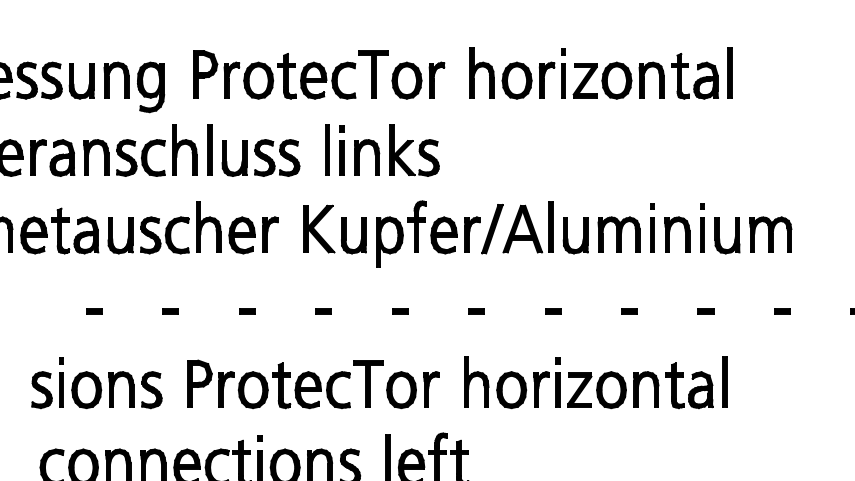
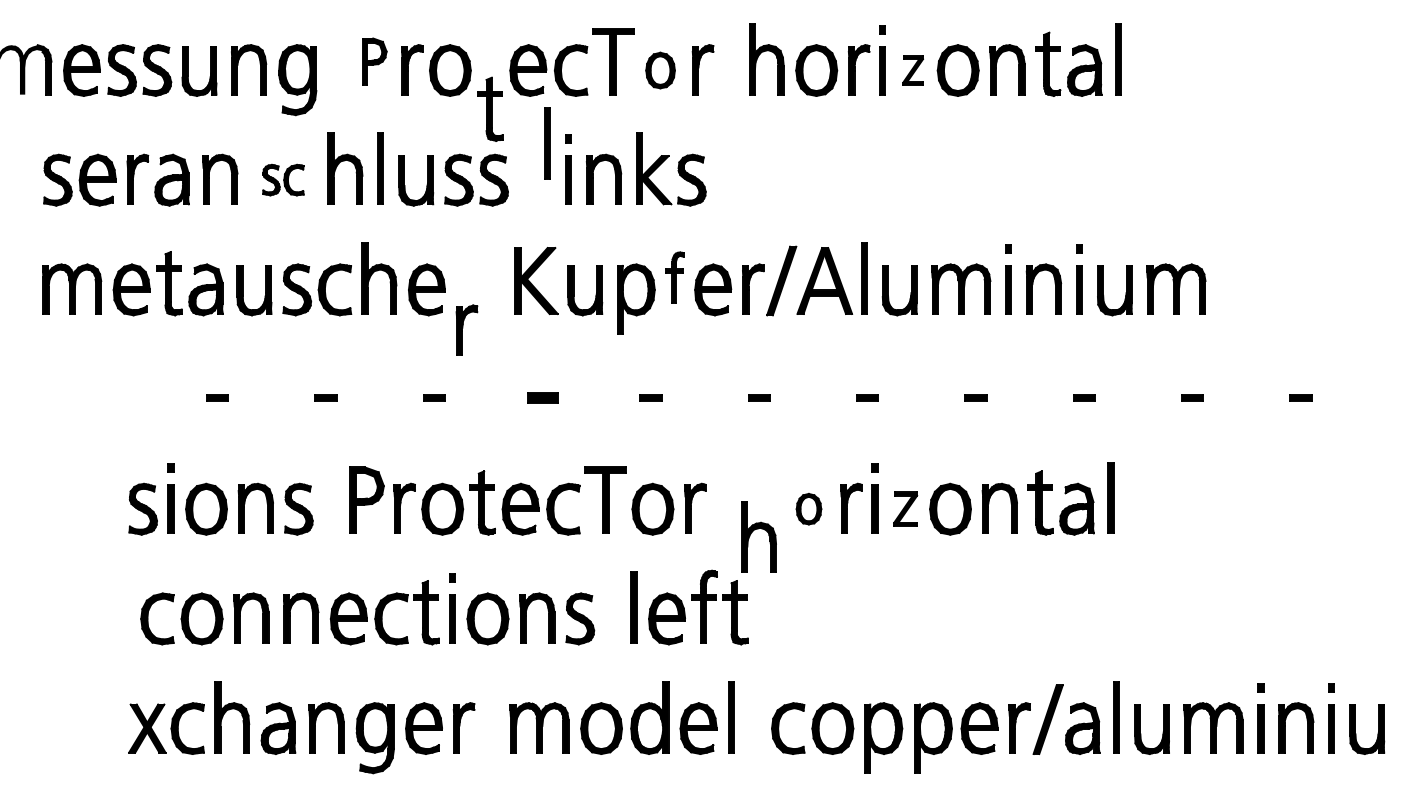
part: (205, 74) -> (374, 61), size x0.7
part: (287, 75) -> (490, 108), moved
part: (406, 80) -> (660, 70), size x0.7
part: (584, 80) -> (912, 70), size x0.6
part: (327, 149) -> (547, 143), moved
part: (140, 157) -> (283, 179), size x0.6
part: (416, 226) -> (674, 277), size x0.7
part: (270, 234) -> (466, 329), moved
part: (323, 311) -> (542, 397), size x1.4
part: (476, 376) -> (758, 529), moved
part: (511, 389) -> (808, 508), size x0.6
part: (579, 389) -> (905, 508), size x0.7

